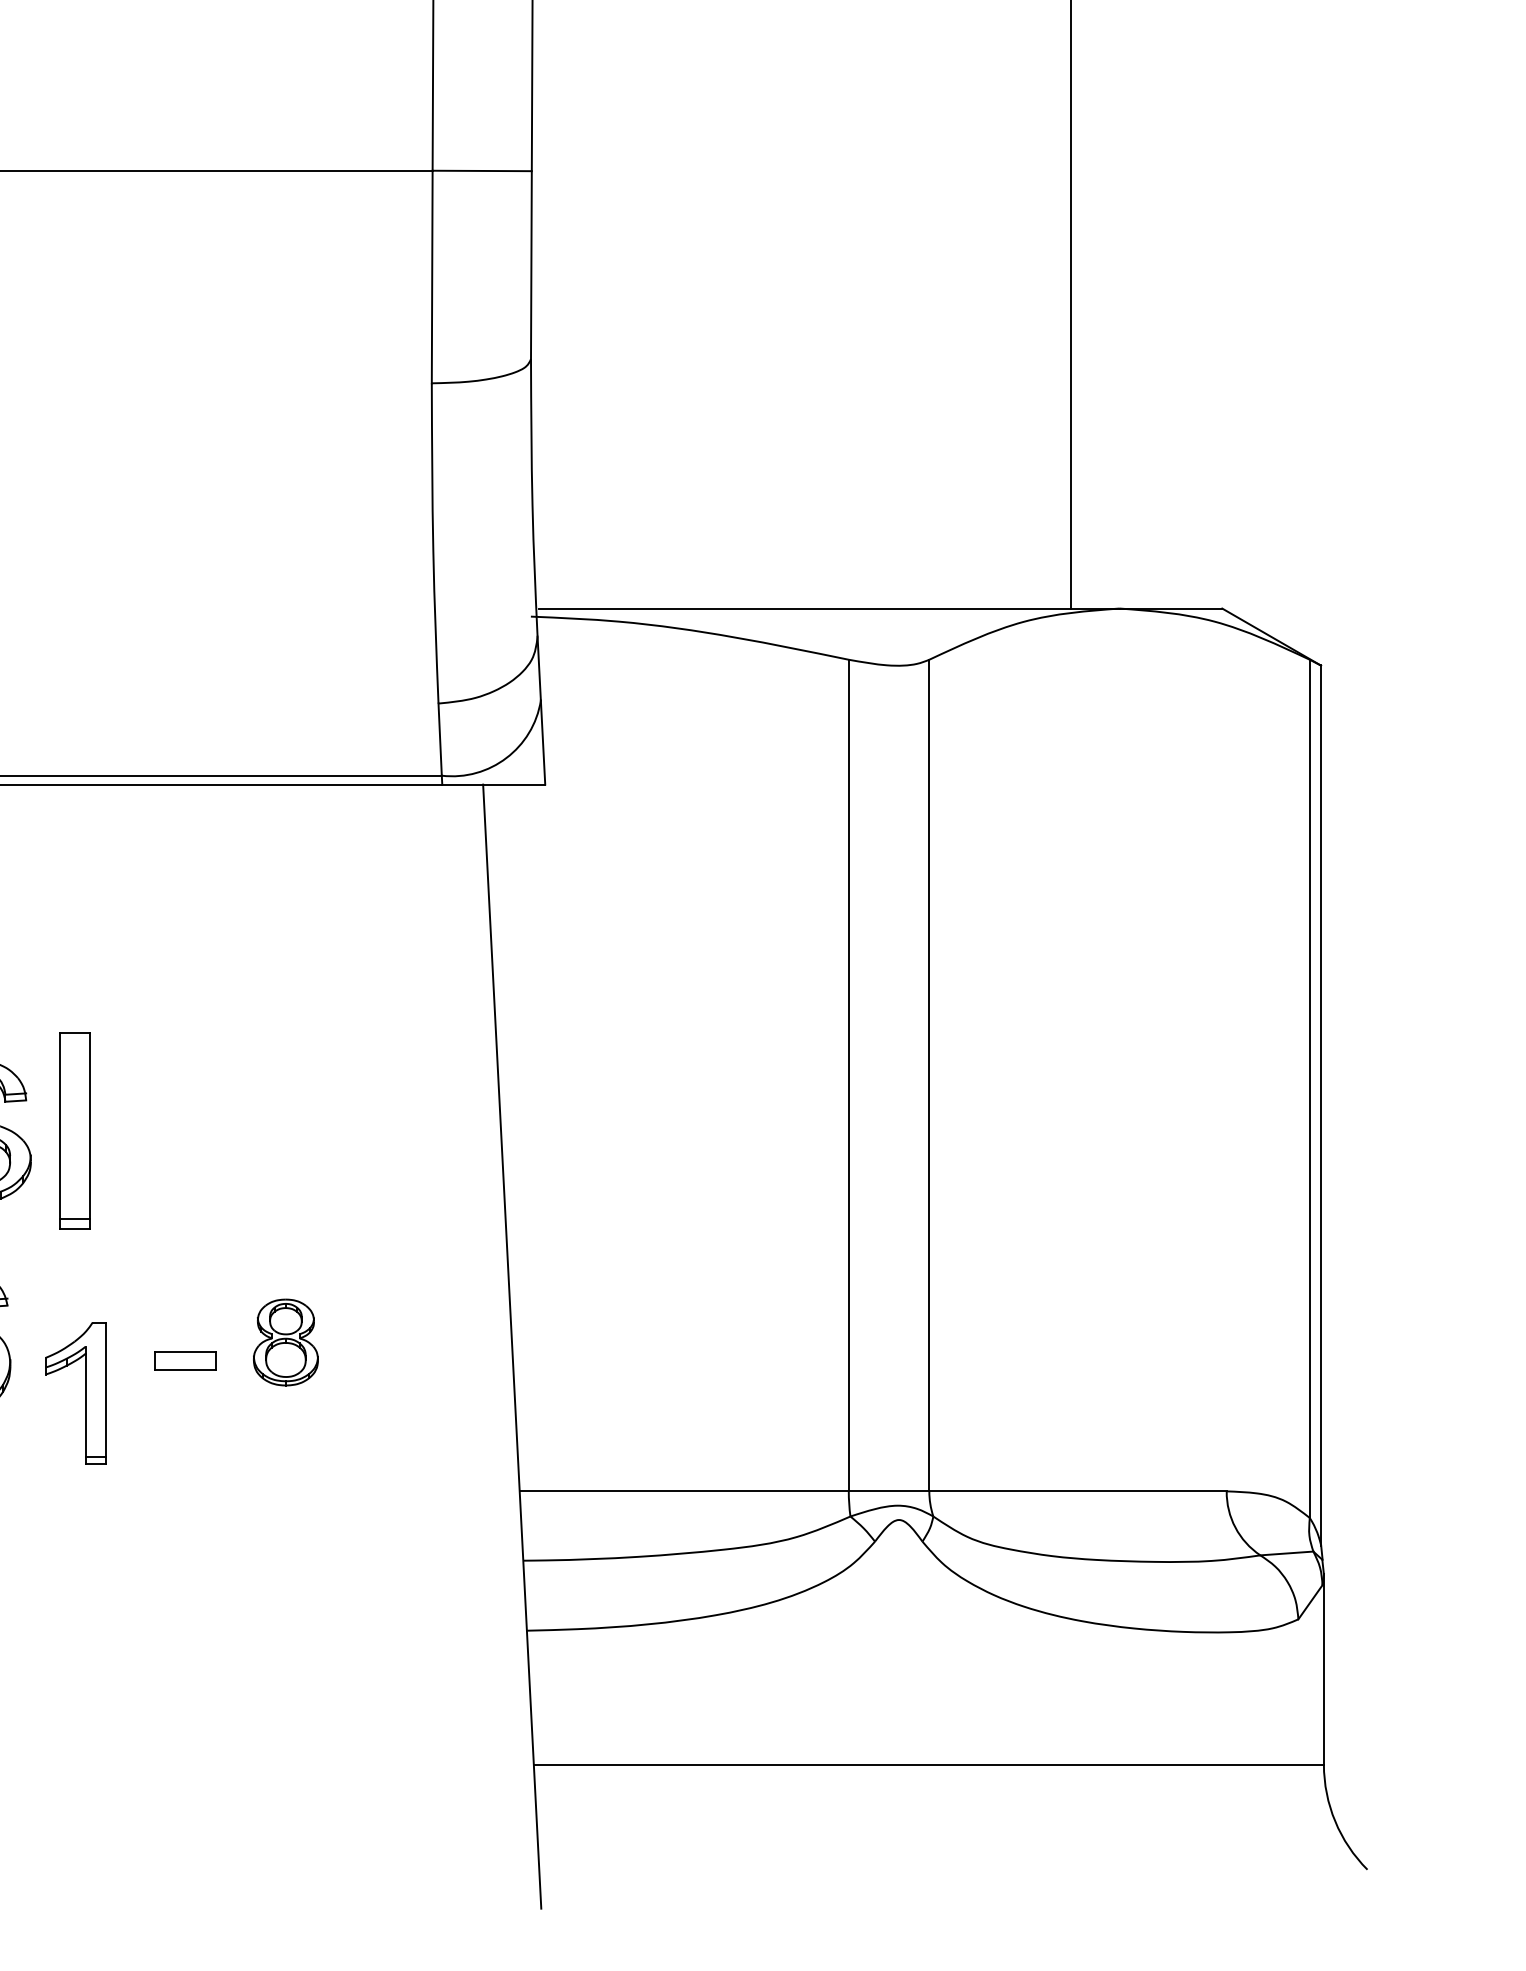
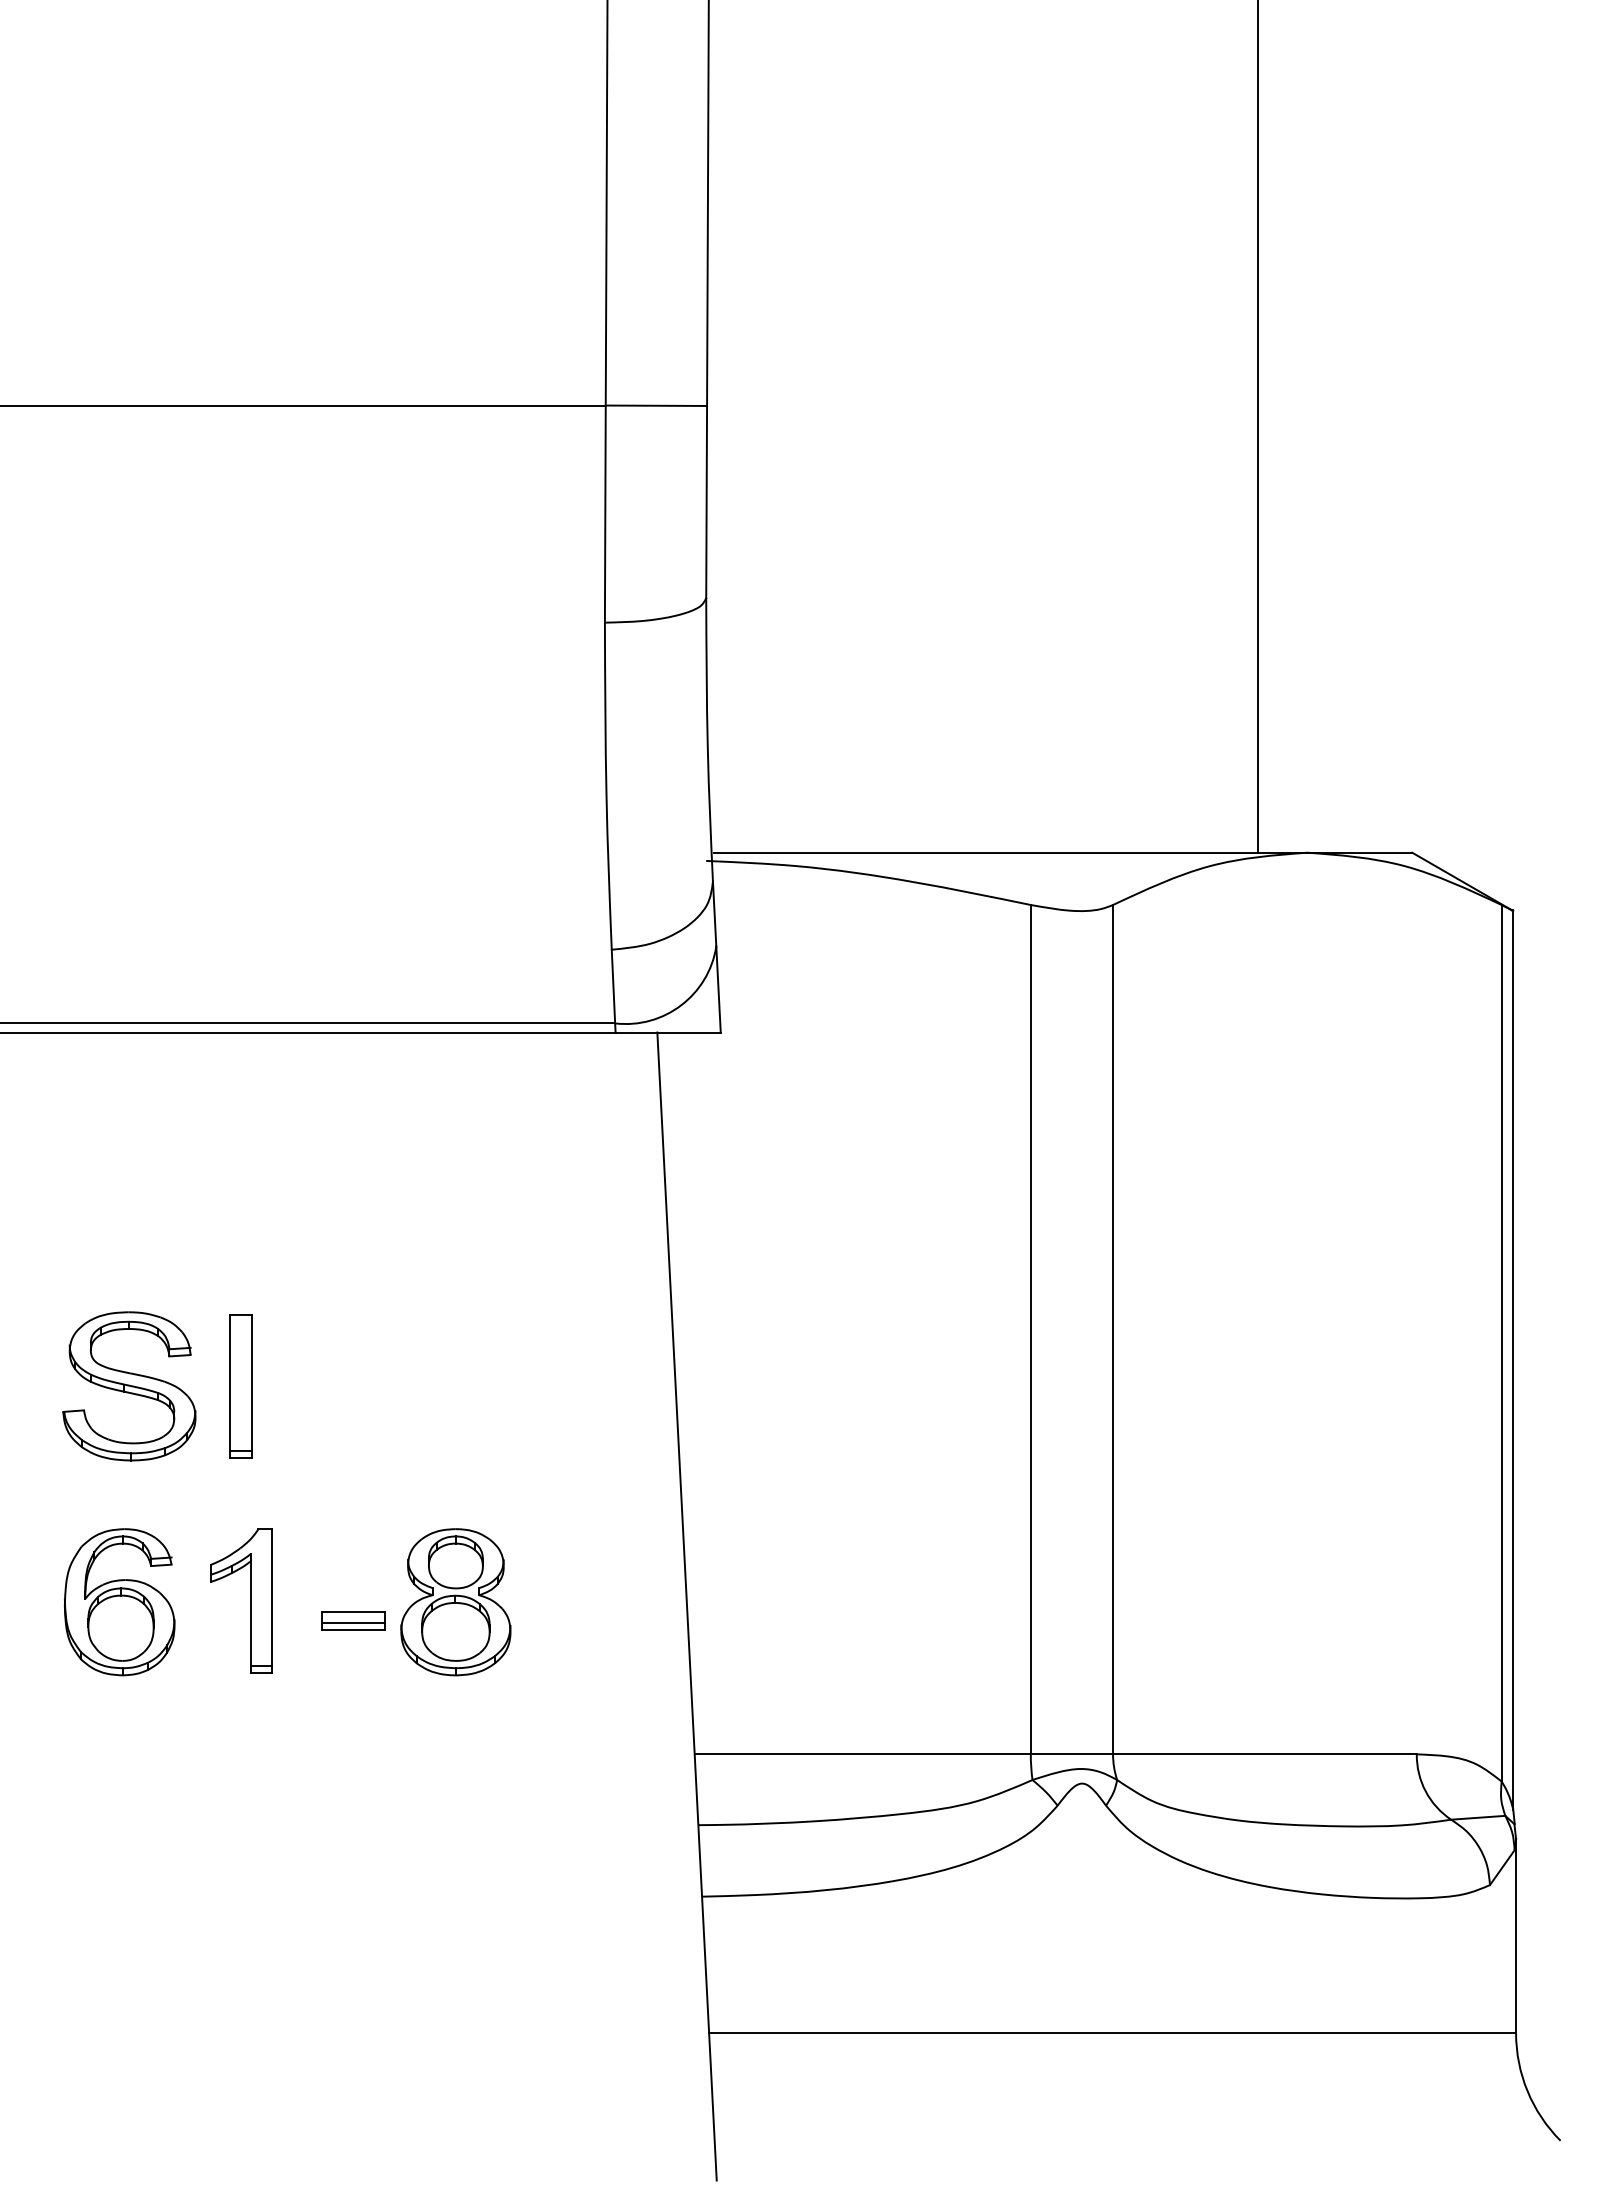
part: (75, 1131) -> (240, 1386), size x0.71
part: (285, 1342) -> (455, 1602), size x1.67
line: (185, 1362) -> (353, 1622), added
part: (84, 1392) -> (250, 1600), moved

